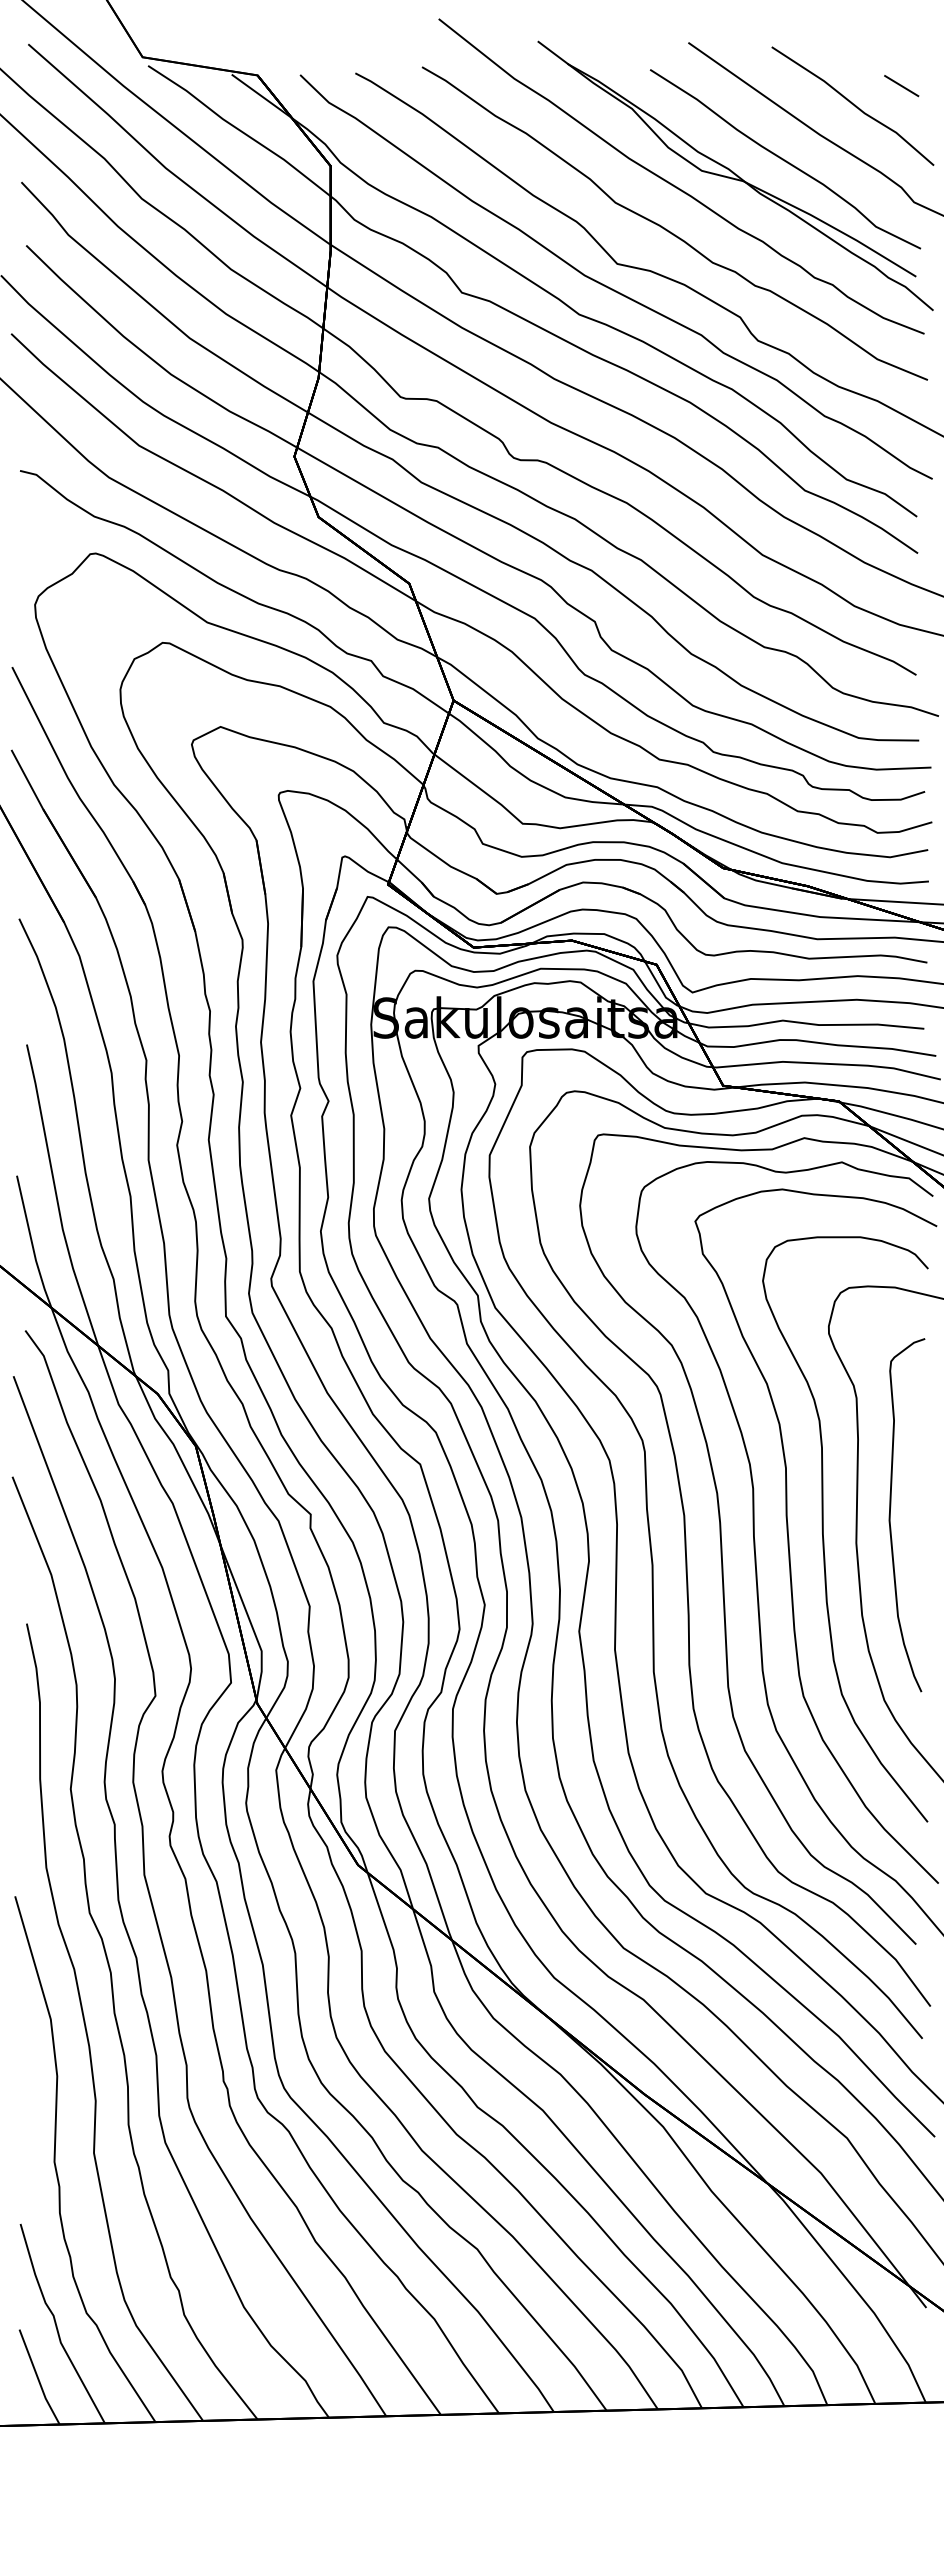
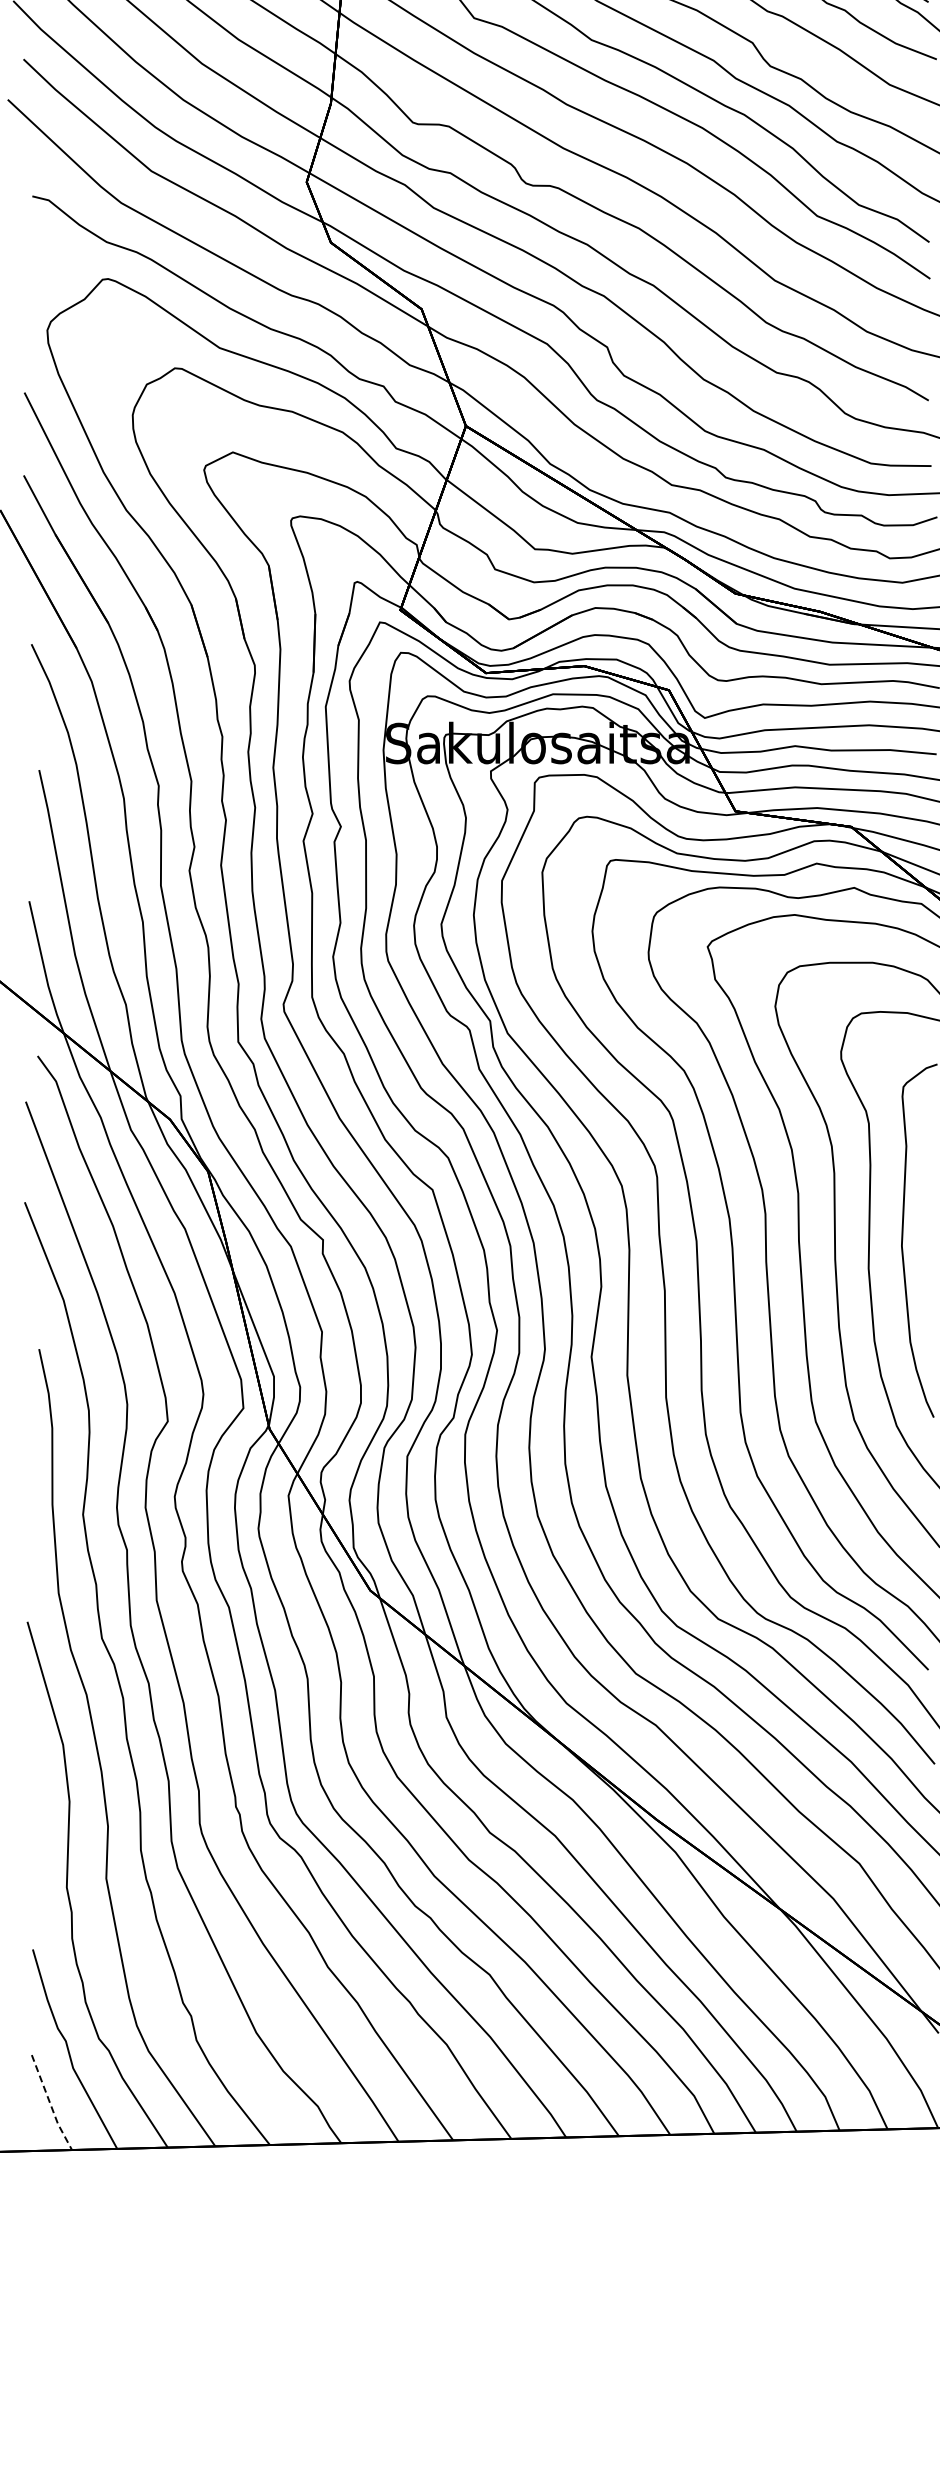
line: (38, 2378) -> (50, 2104), solid -> dashed

